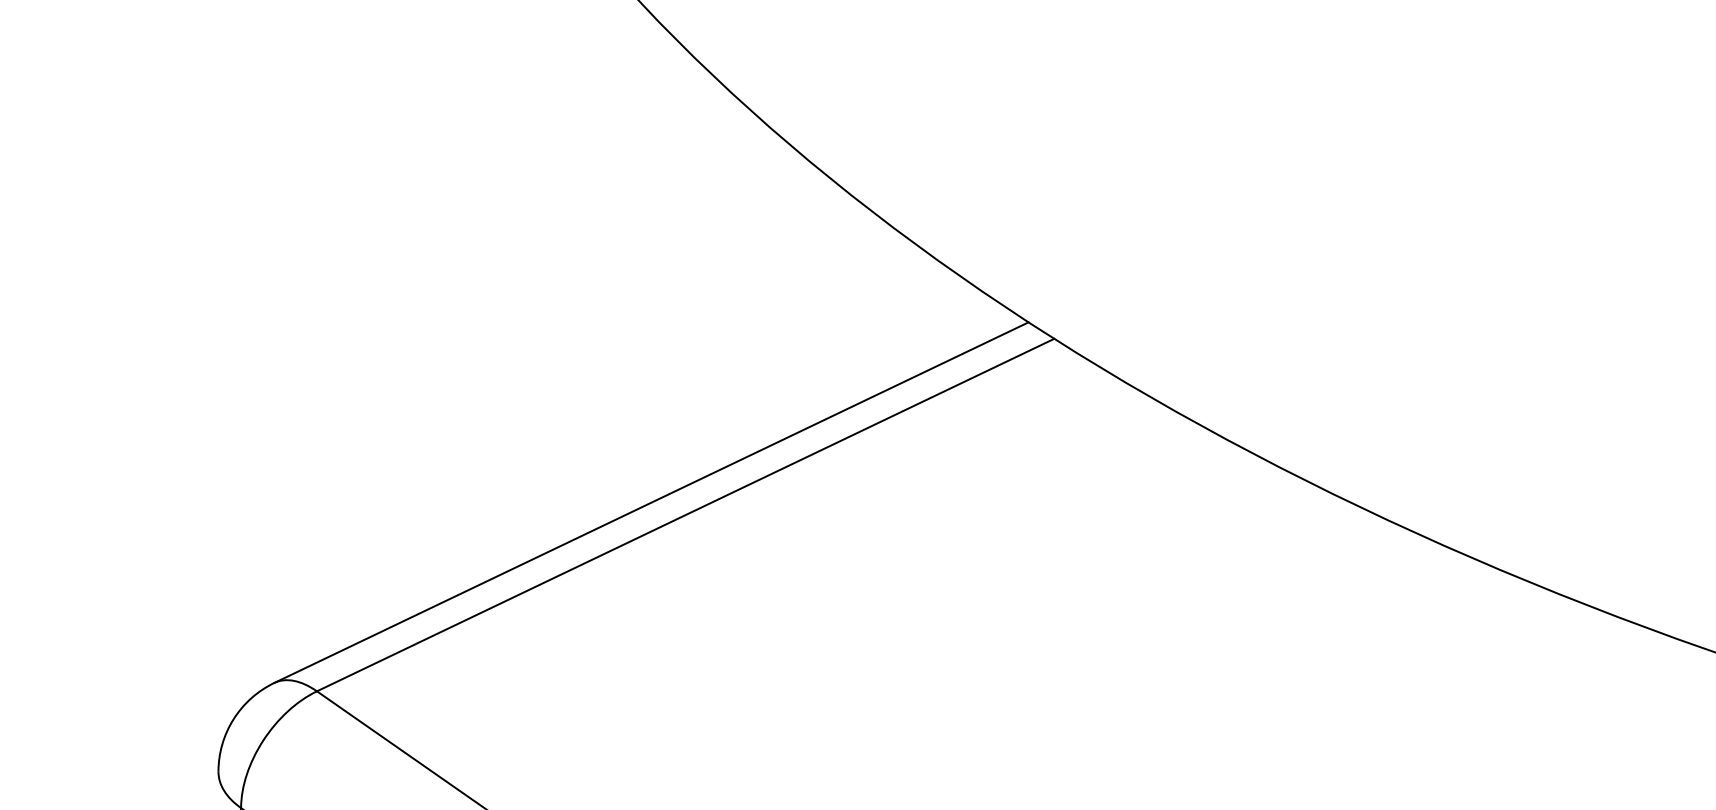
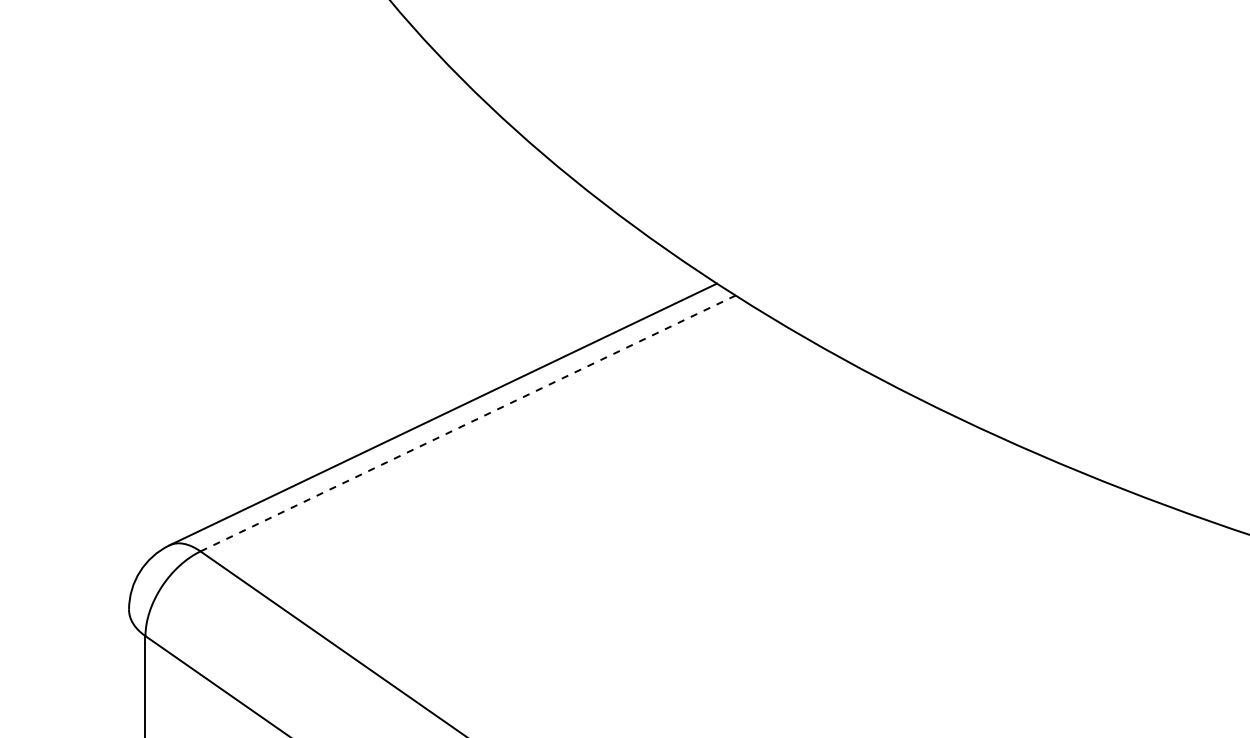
line: (686, 515) -> (468, 423), solid -> dashed

